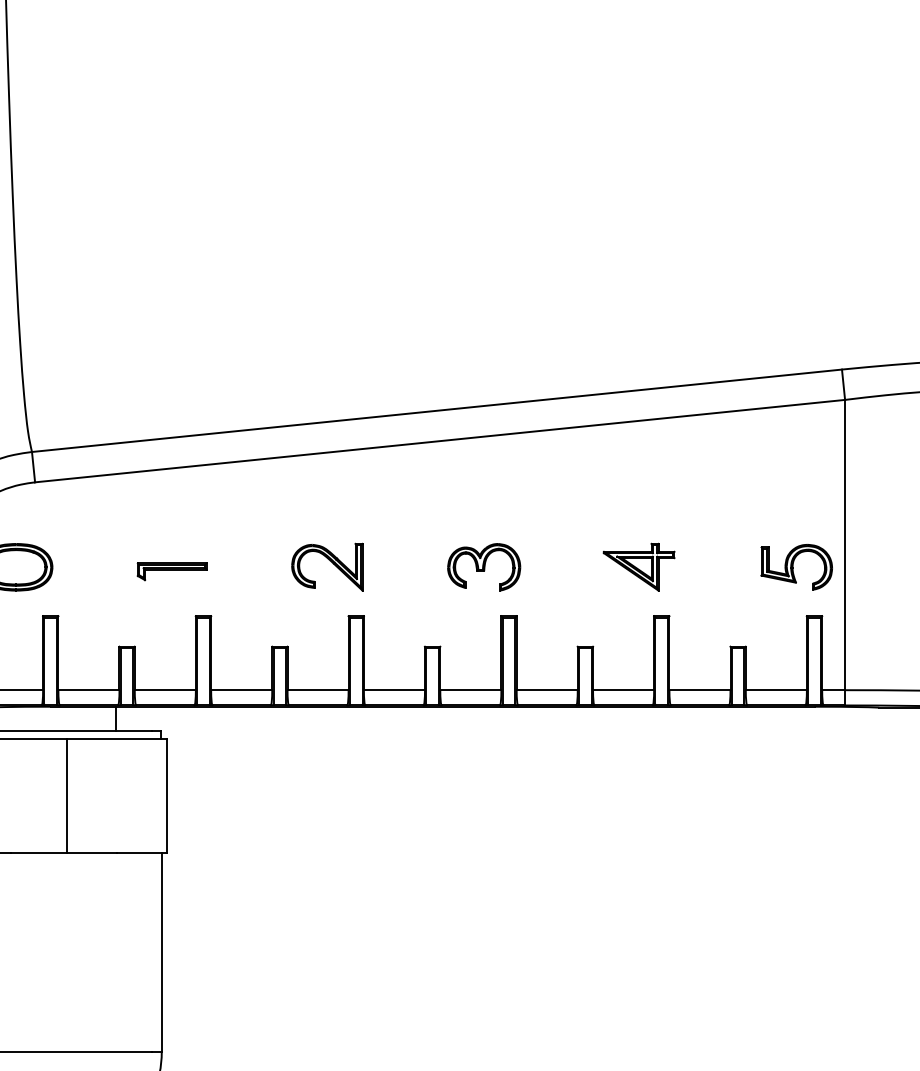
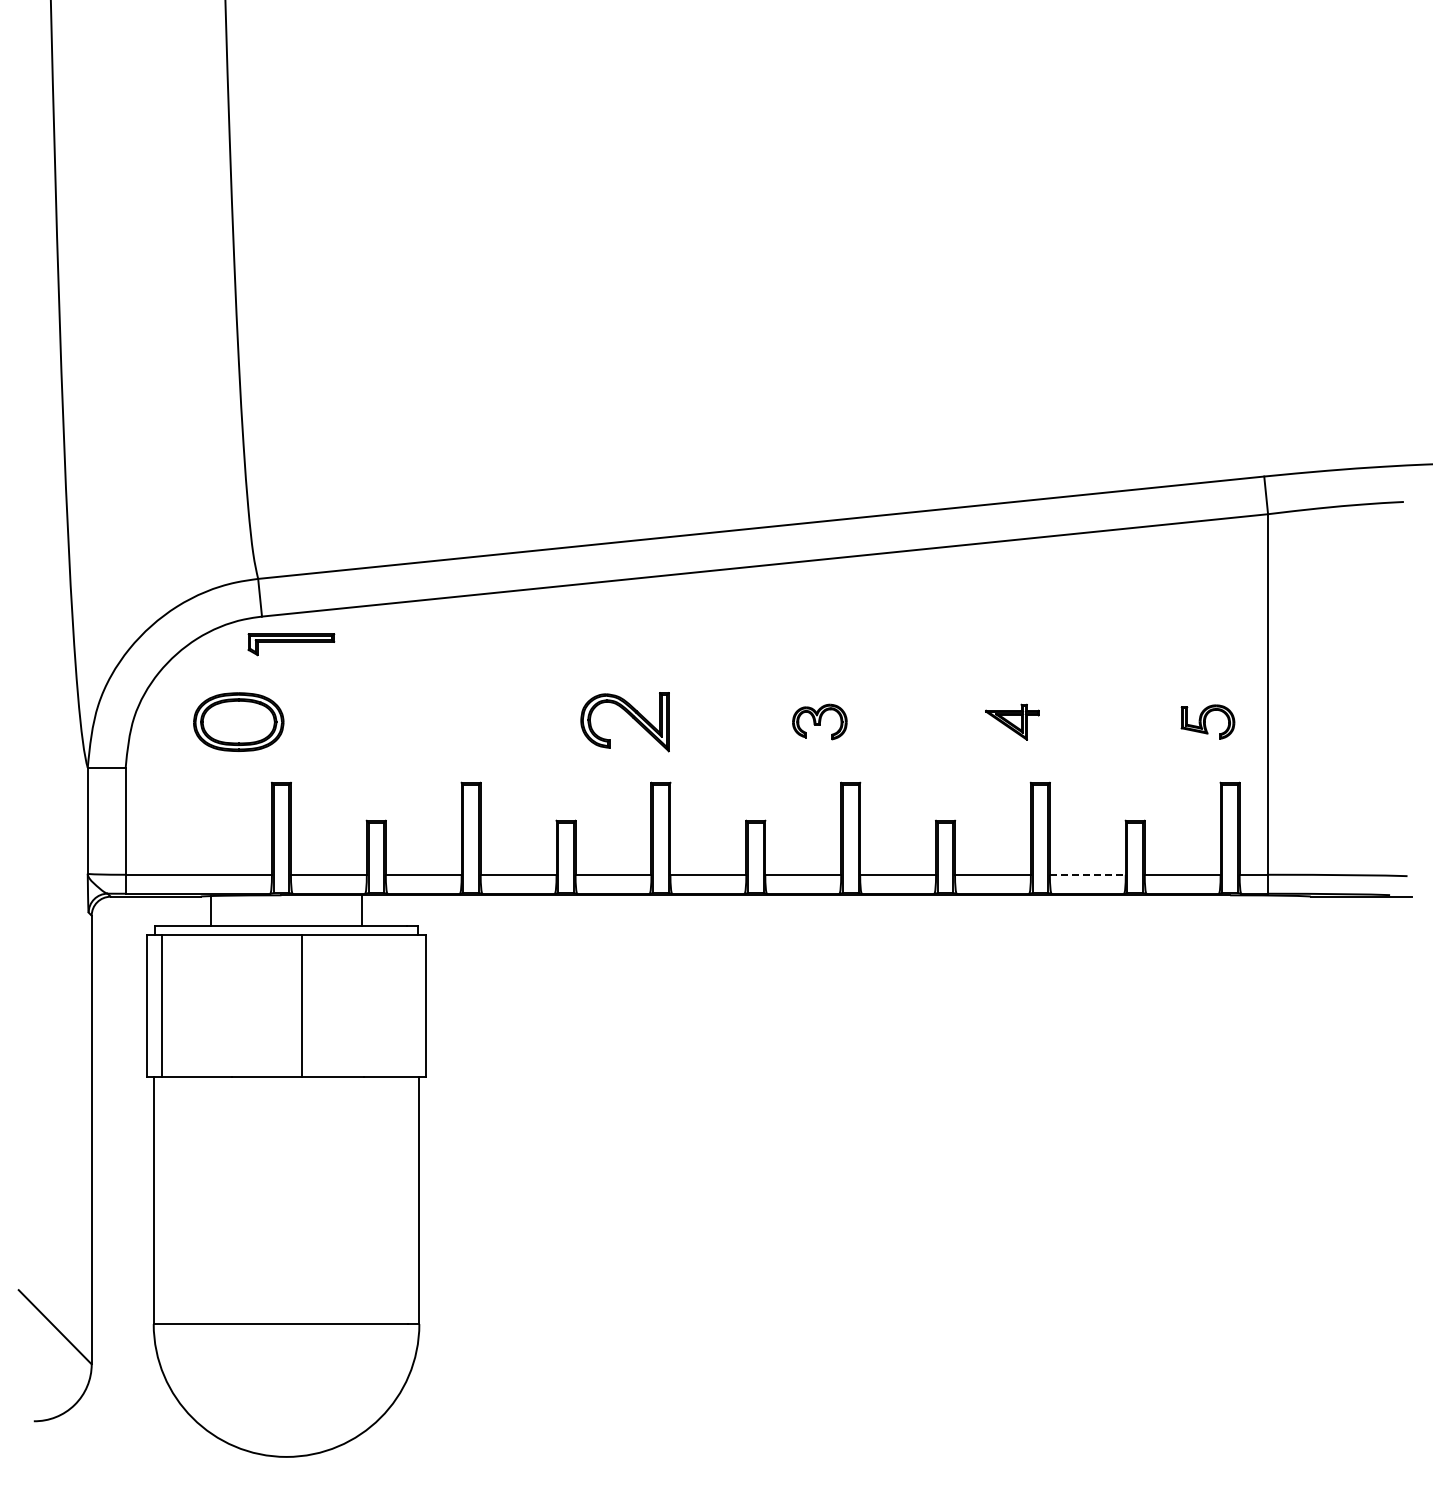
part: (483, 566) -> (819, 721), size x0.6
part: (796, 566) -> (1207, 721), size x0.6
part: (639, 567) -> (1012, 722), size x0.6
part: (172, 571) -> (291, 644), moved
line: (699, 689) -> (1087, 874), solid -> dashed

